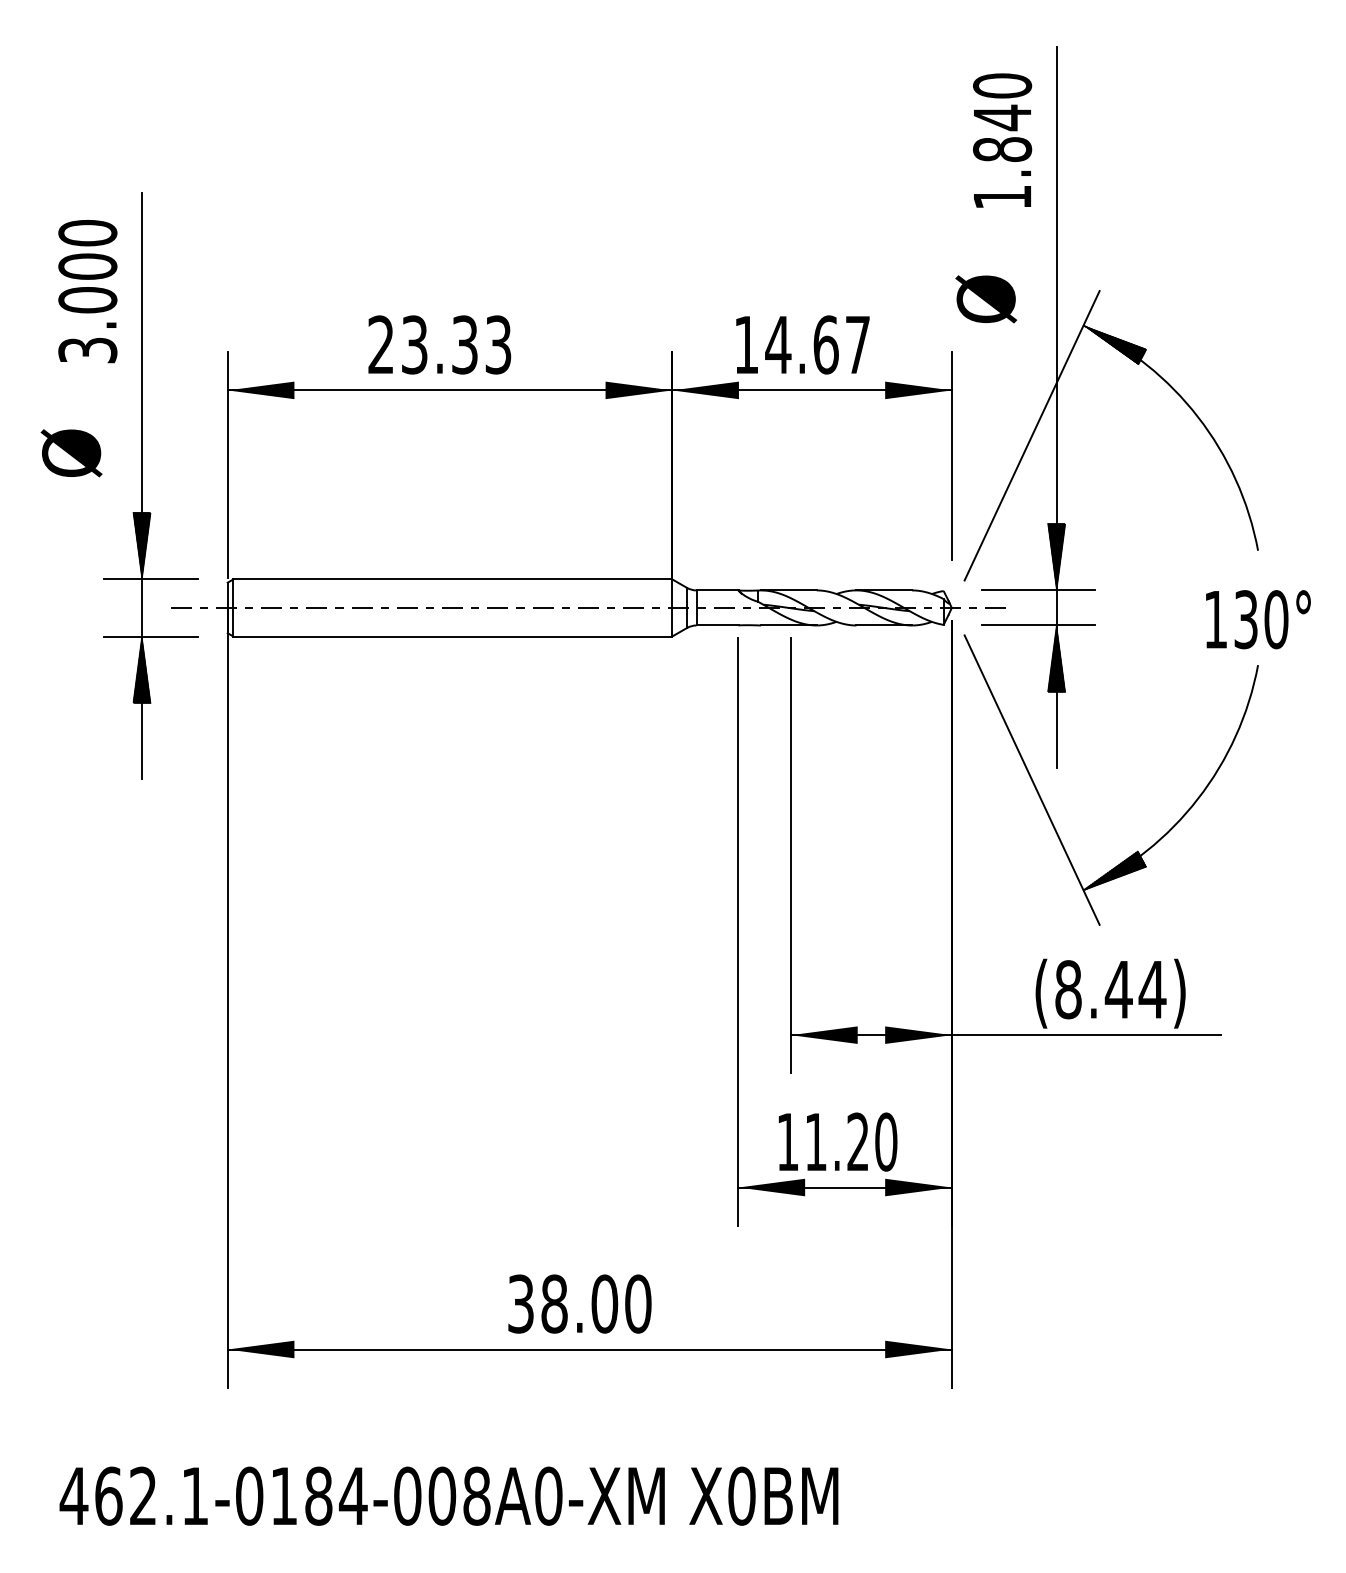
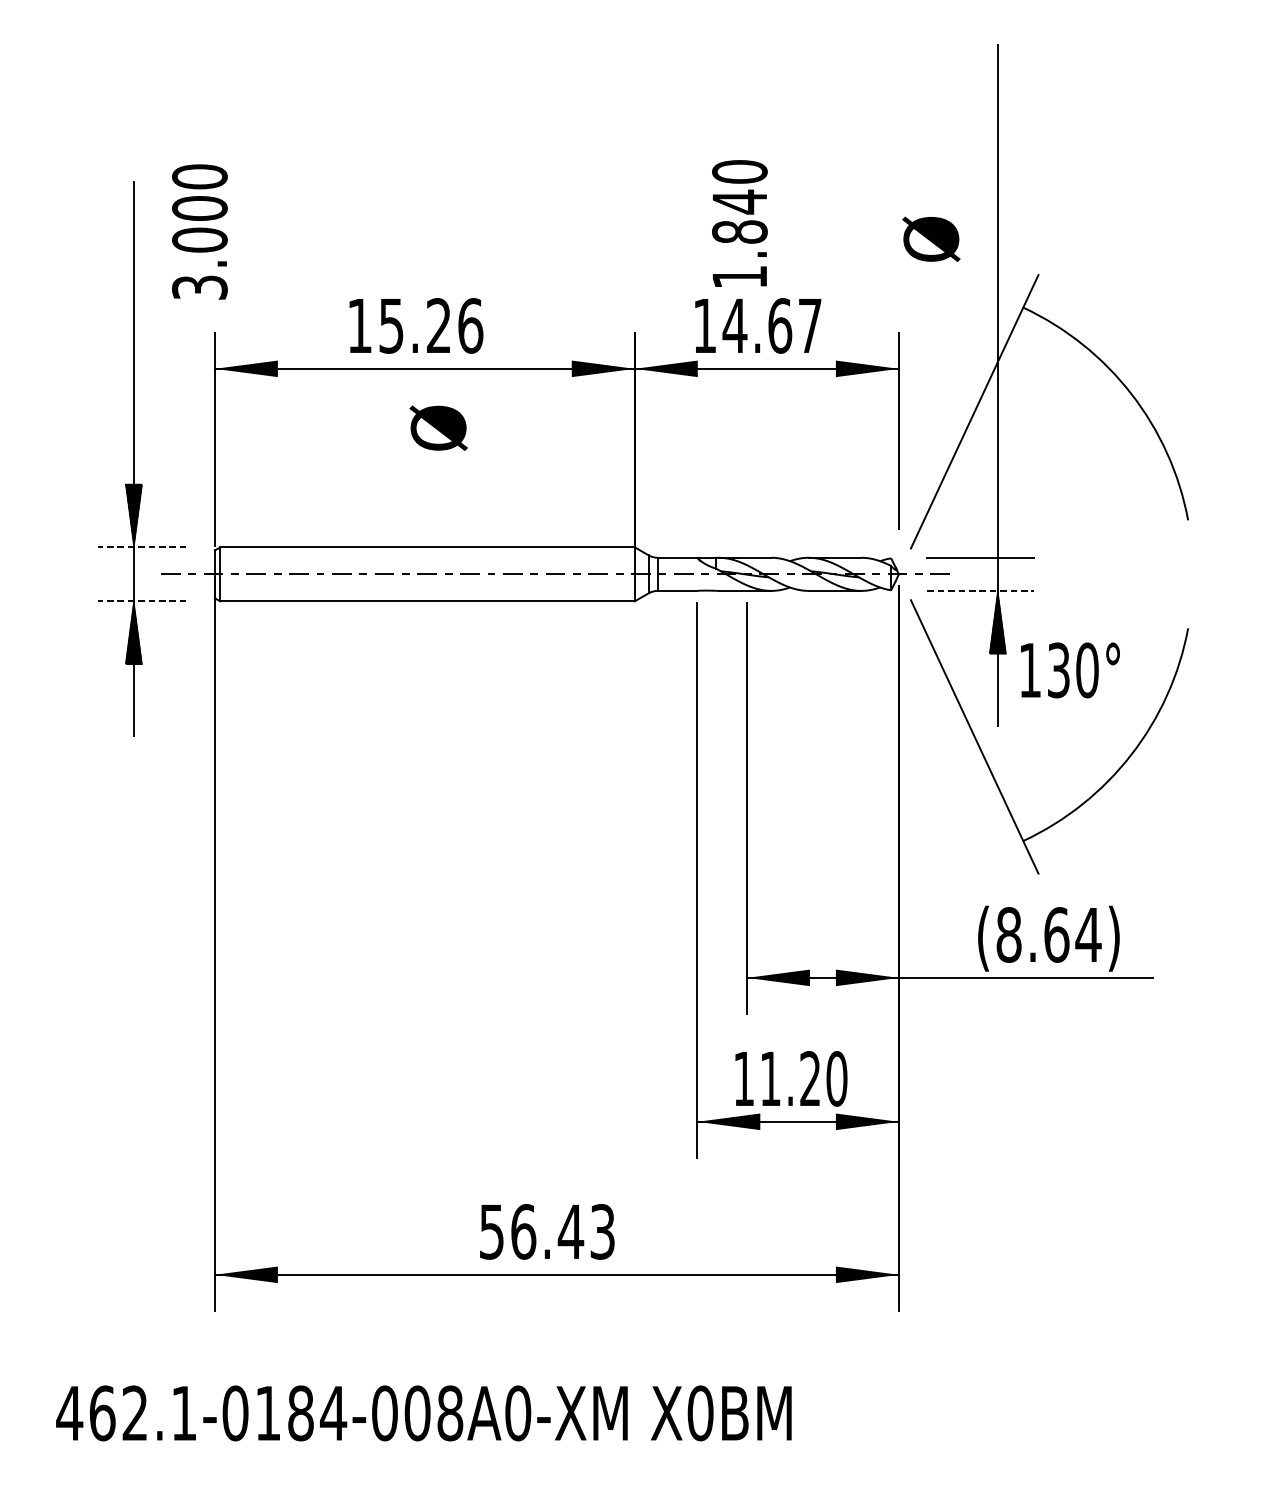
text: (1002, 140) -> (739, 223), moved
text: (87, 291) -> (199, 231), moved
text: (986, 299) -> (931, 239), moved
text: (439, 344) -> (414, 325), 23.33 -> 15.26
hatch: (1114, 344) -> (1052, 325), removed
text: (71, 453) -> (438, 428), moved
hatch: (1056, 556) -> (997, 525), removed
line: (150, 579) -> (141, 547), solid -> dashed
text: (1258, 619) -> (1070, 670), moved
line: (1038, 625) -> (980, 590), solid -> dashed
line: (150, 636) -> (141, 601), solid -> dashed
hatch: (1114, 870) -> (1052, 822), removed
text: (1118, 989) -> (1056, 934), (8.44) -> (8.64)
text: (579, 1303) -> (547, 1231), 38.00 -> 56.43

